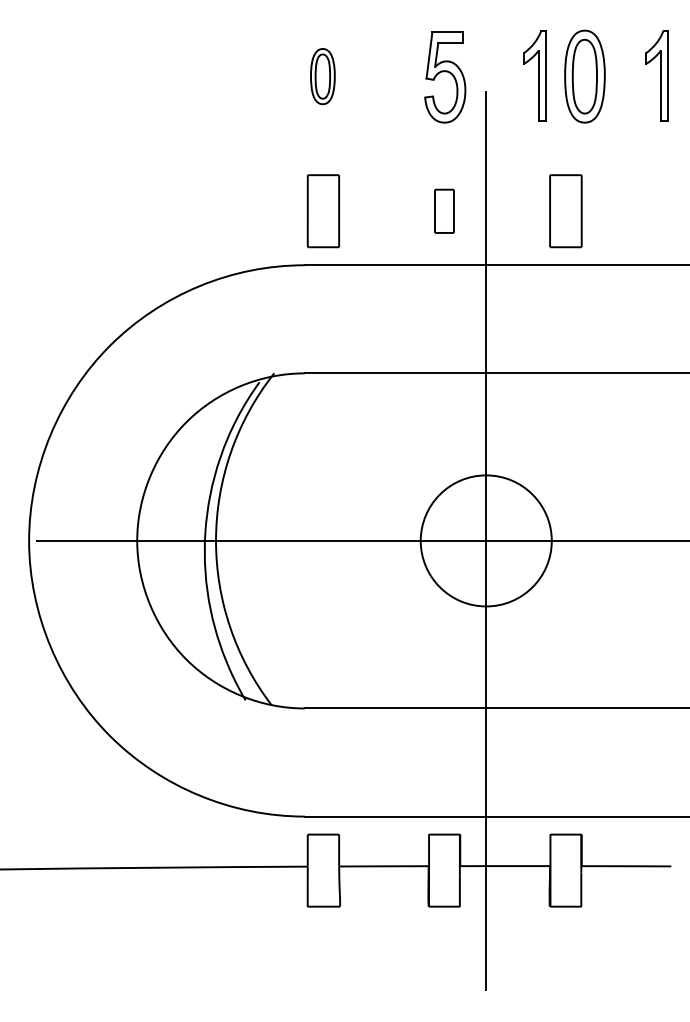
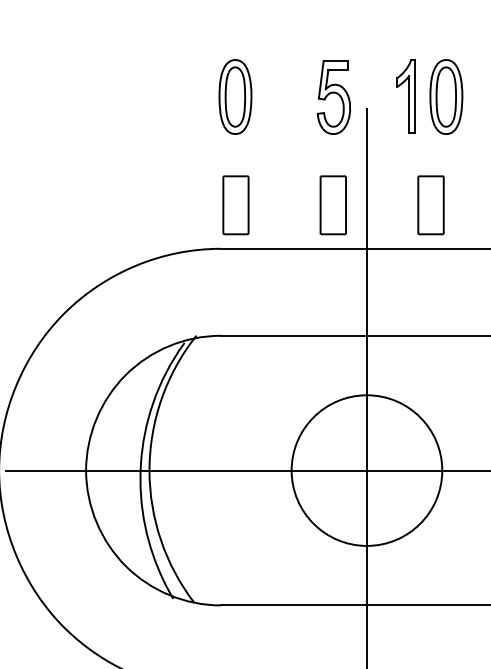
part: (322, 76) -> (235, 96), size x1.67
part: (444, 211) -> (333, 205), size x1.67
circle: (485, 540) -> (366, 470), size x1.43

